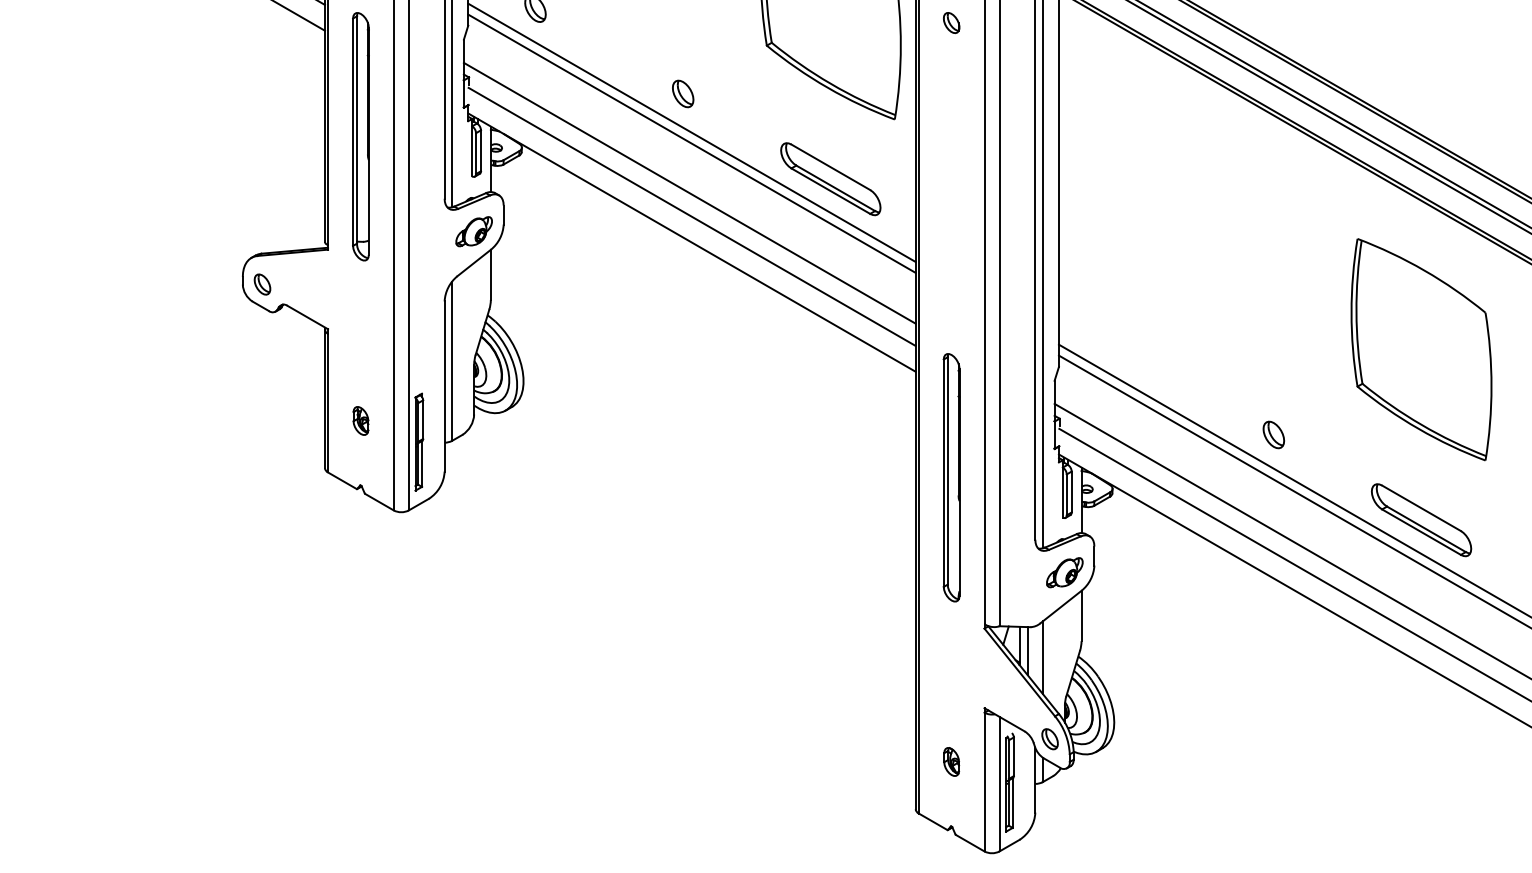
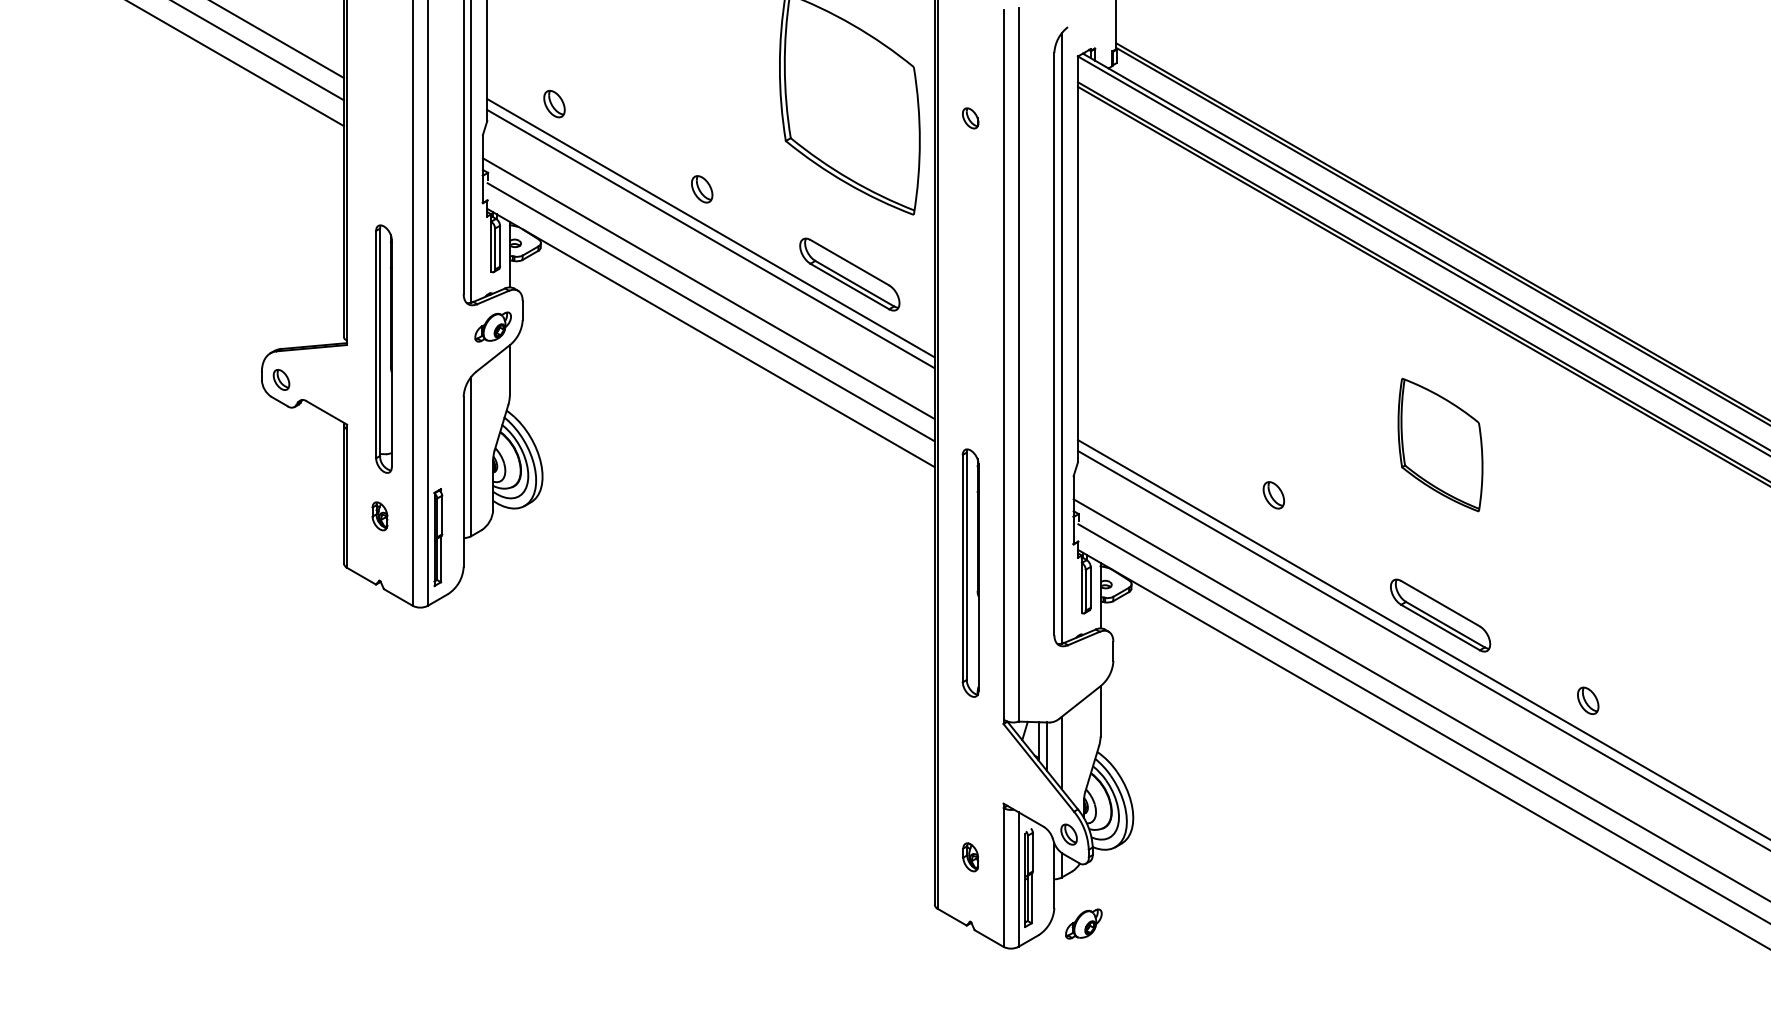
part: (360, 136) -> (383, 348), moved
part: (1421, 349) -> (1440, 444), size x0.6
part: (1273, 435) -> (1273, 495), moved
part: (1064, 572) -> (1083, 923), moved

